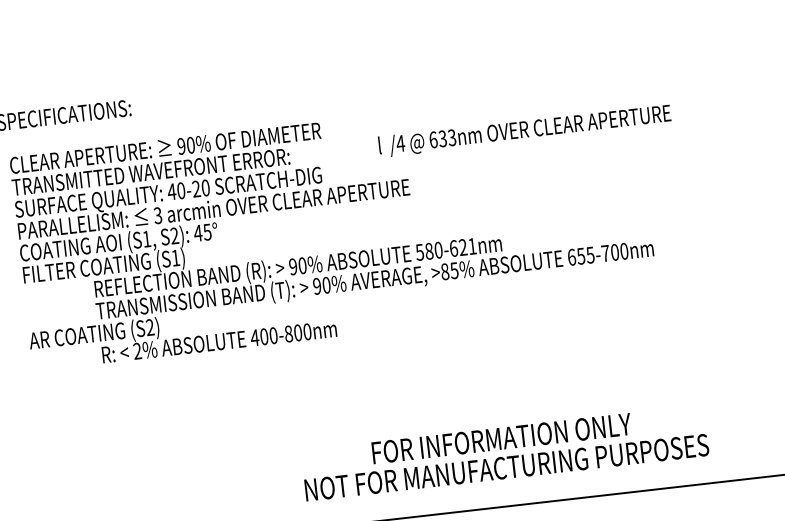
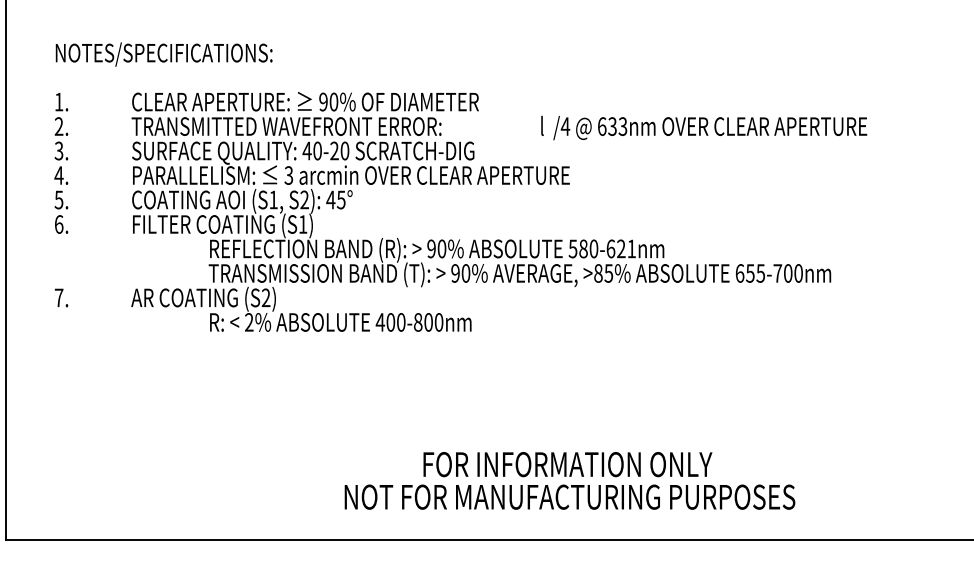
text: (504, 452) -> (569, 480), moved

